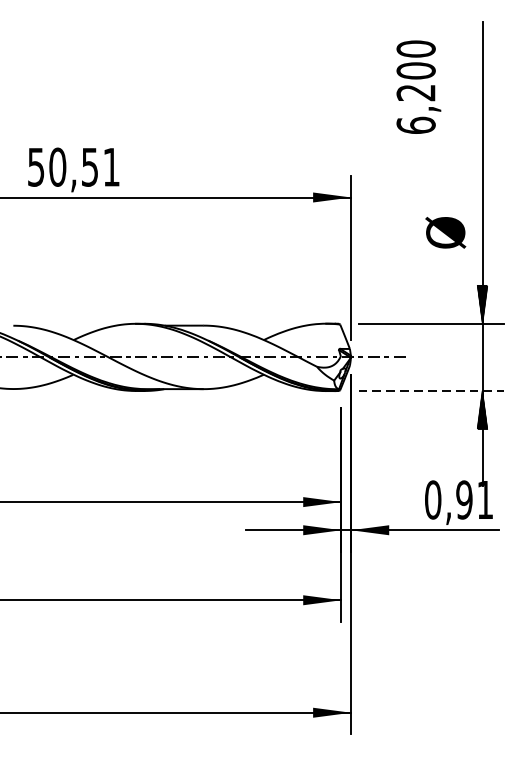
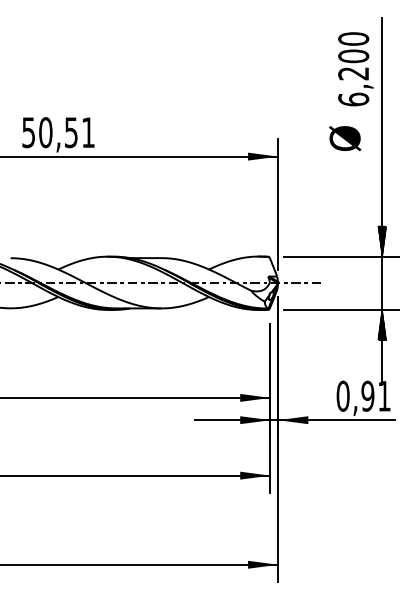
text: (418, 87) -> (355, 69), moved
text: (446, 232) -> (345, 138), moved
line: (431, 390) -> (341, 309), dashed -> solid

